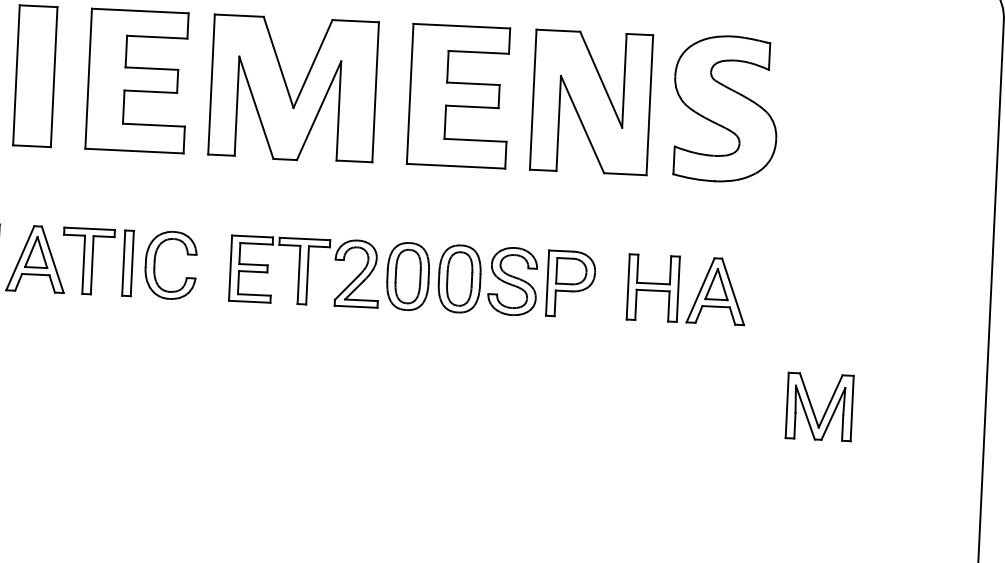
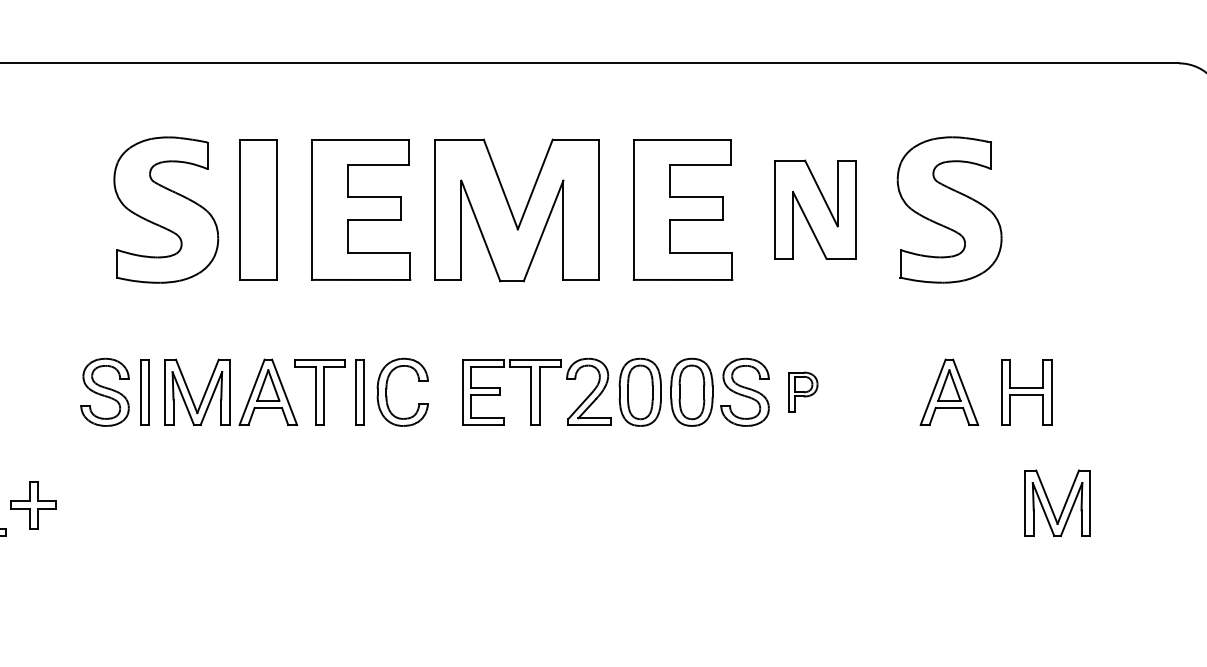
part: (591, 102) -> (815, 209), size x0.7
part: (571, 283) -> (803, 391), size x0.6
part: (653, 288) -> (1026, 392), moved

